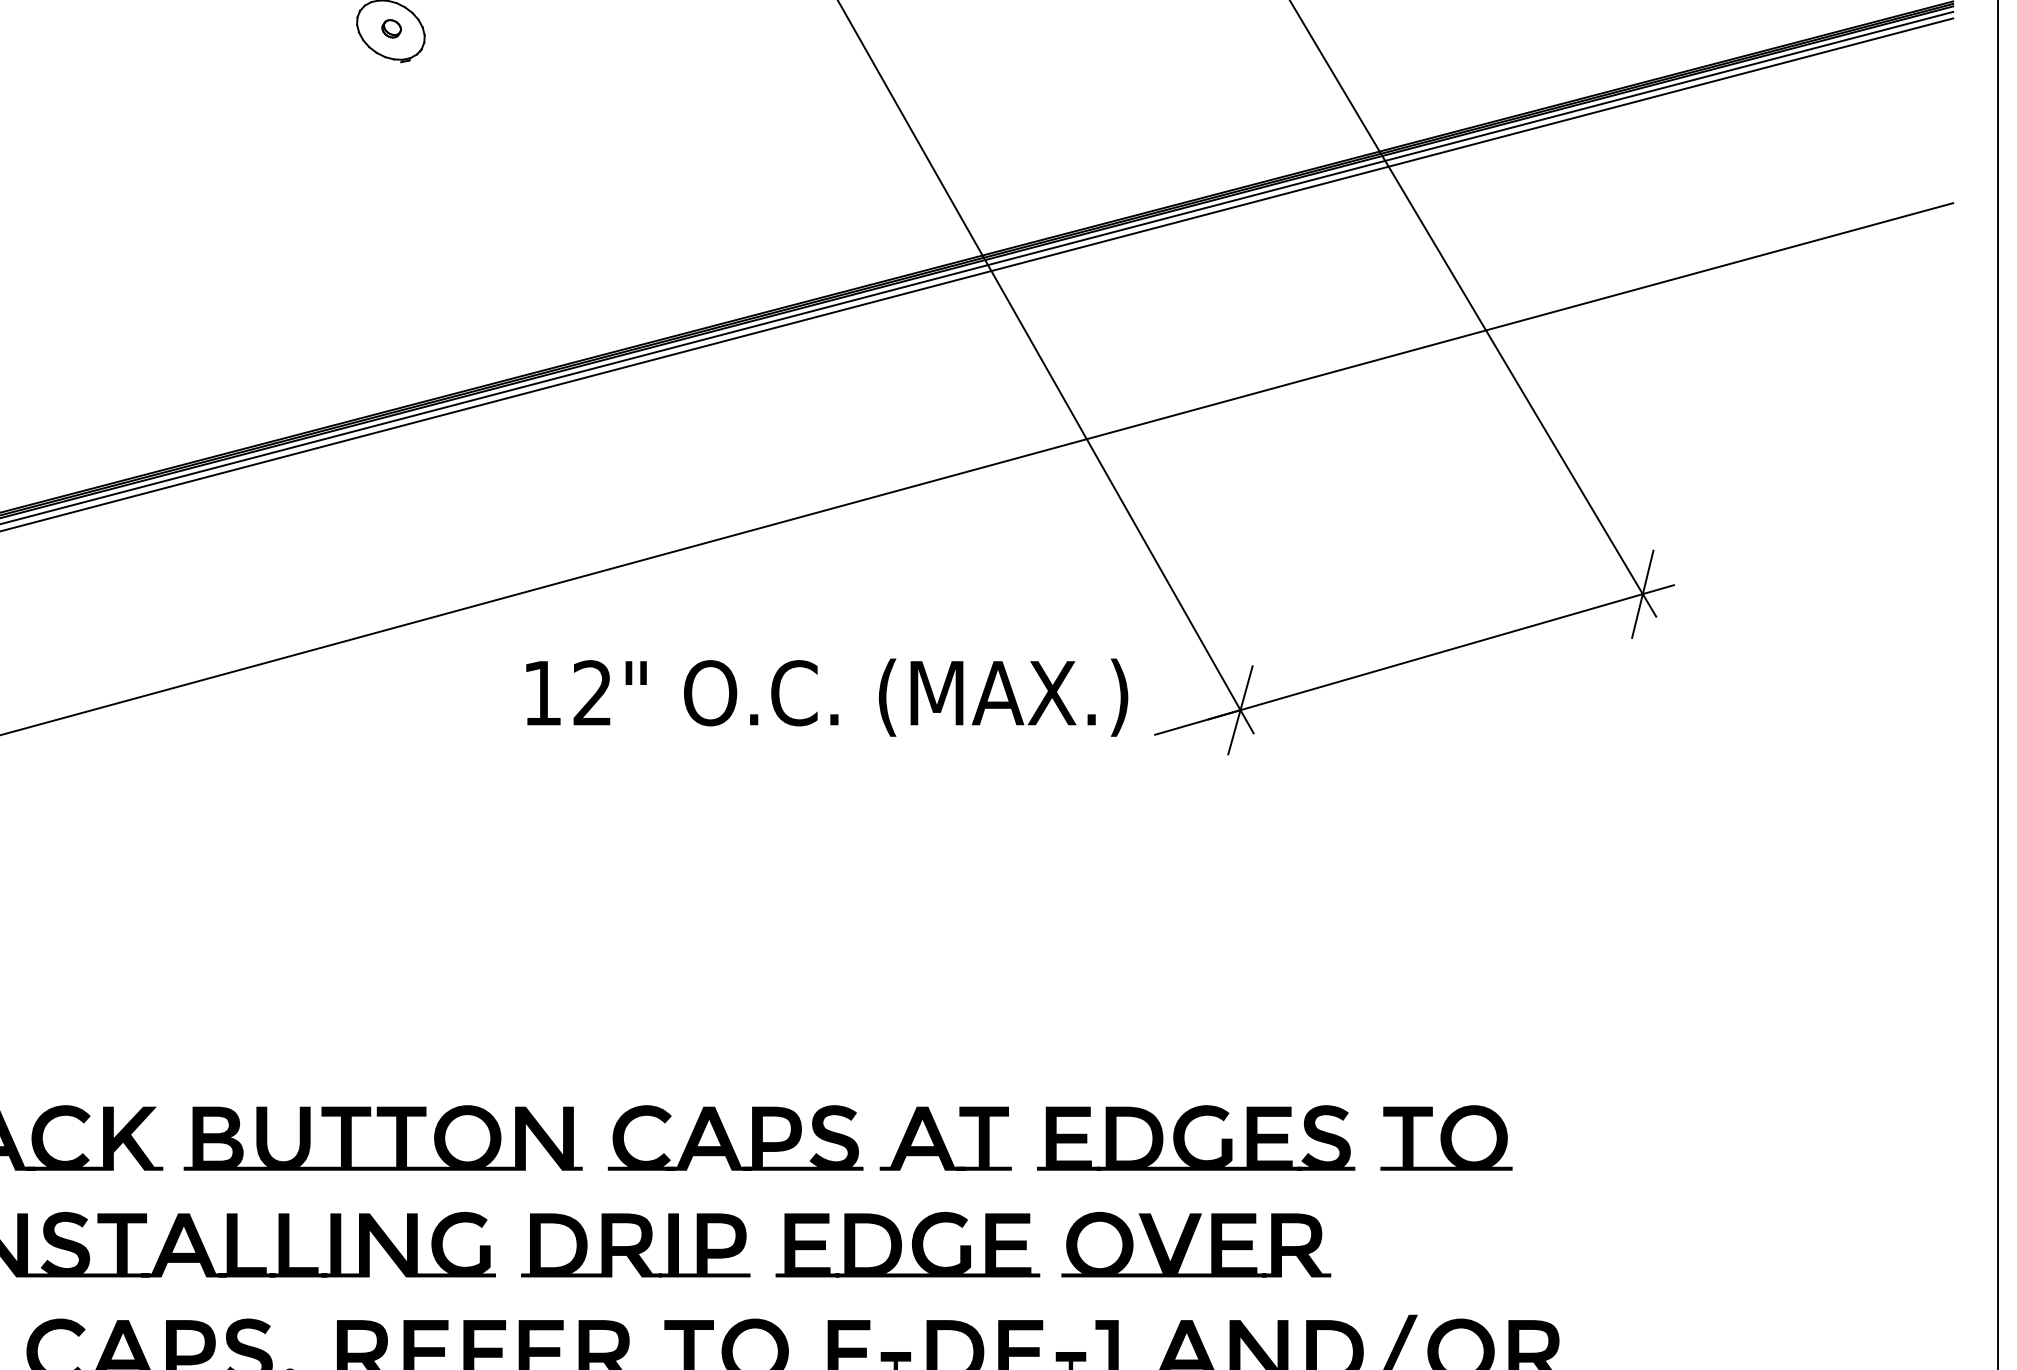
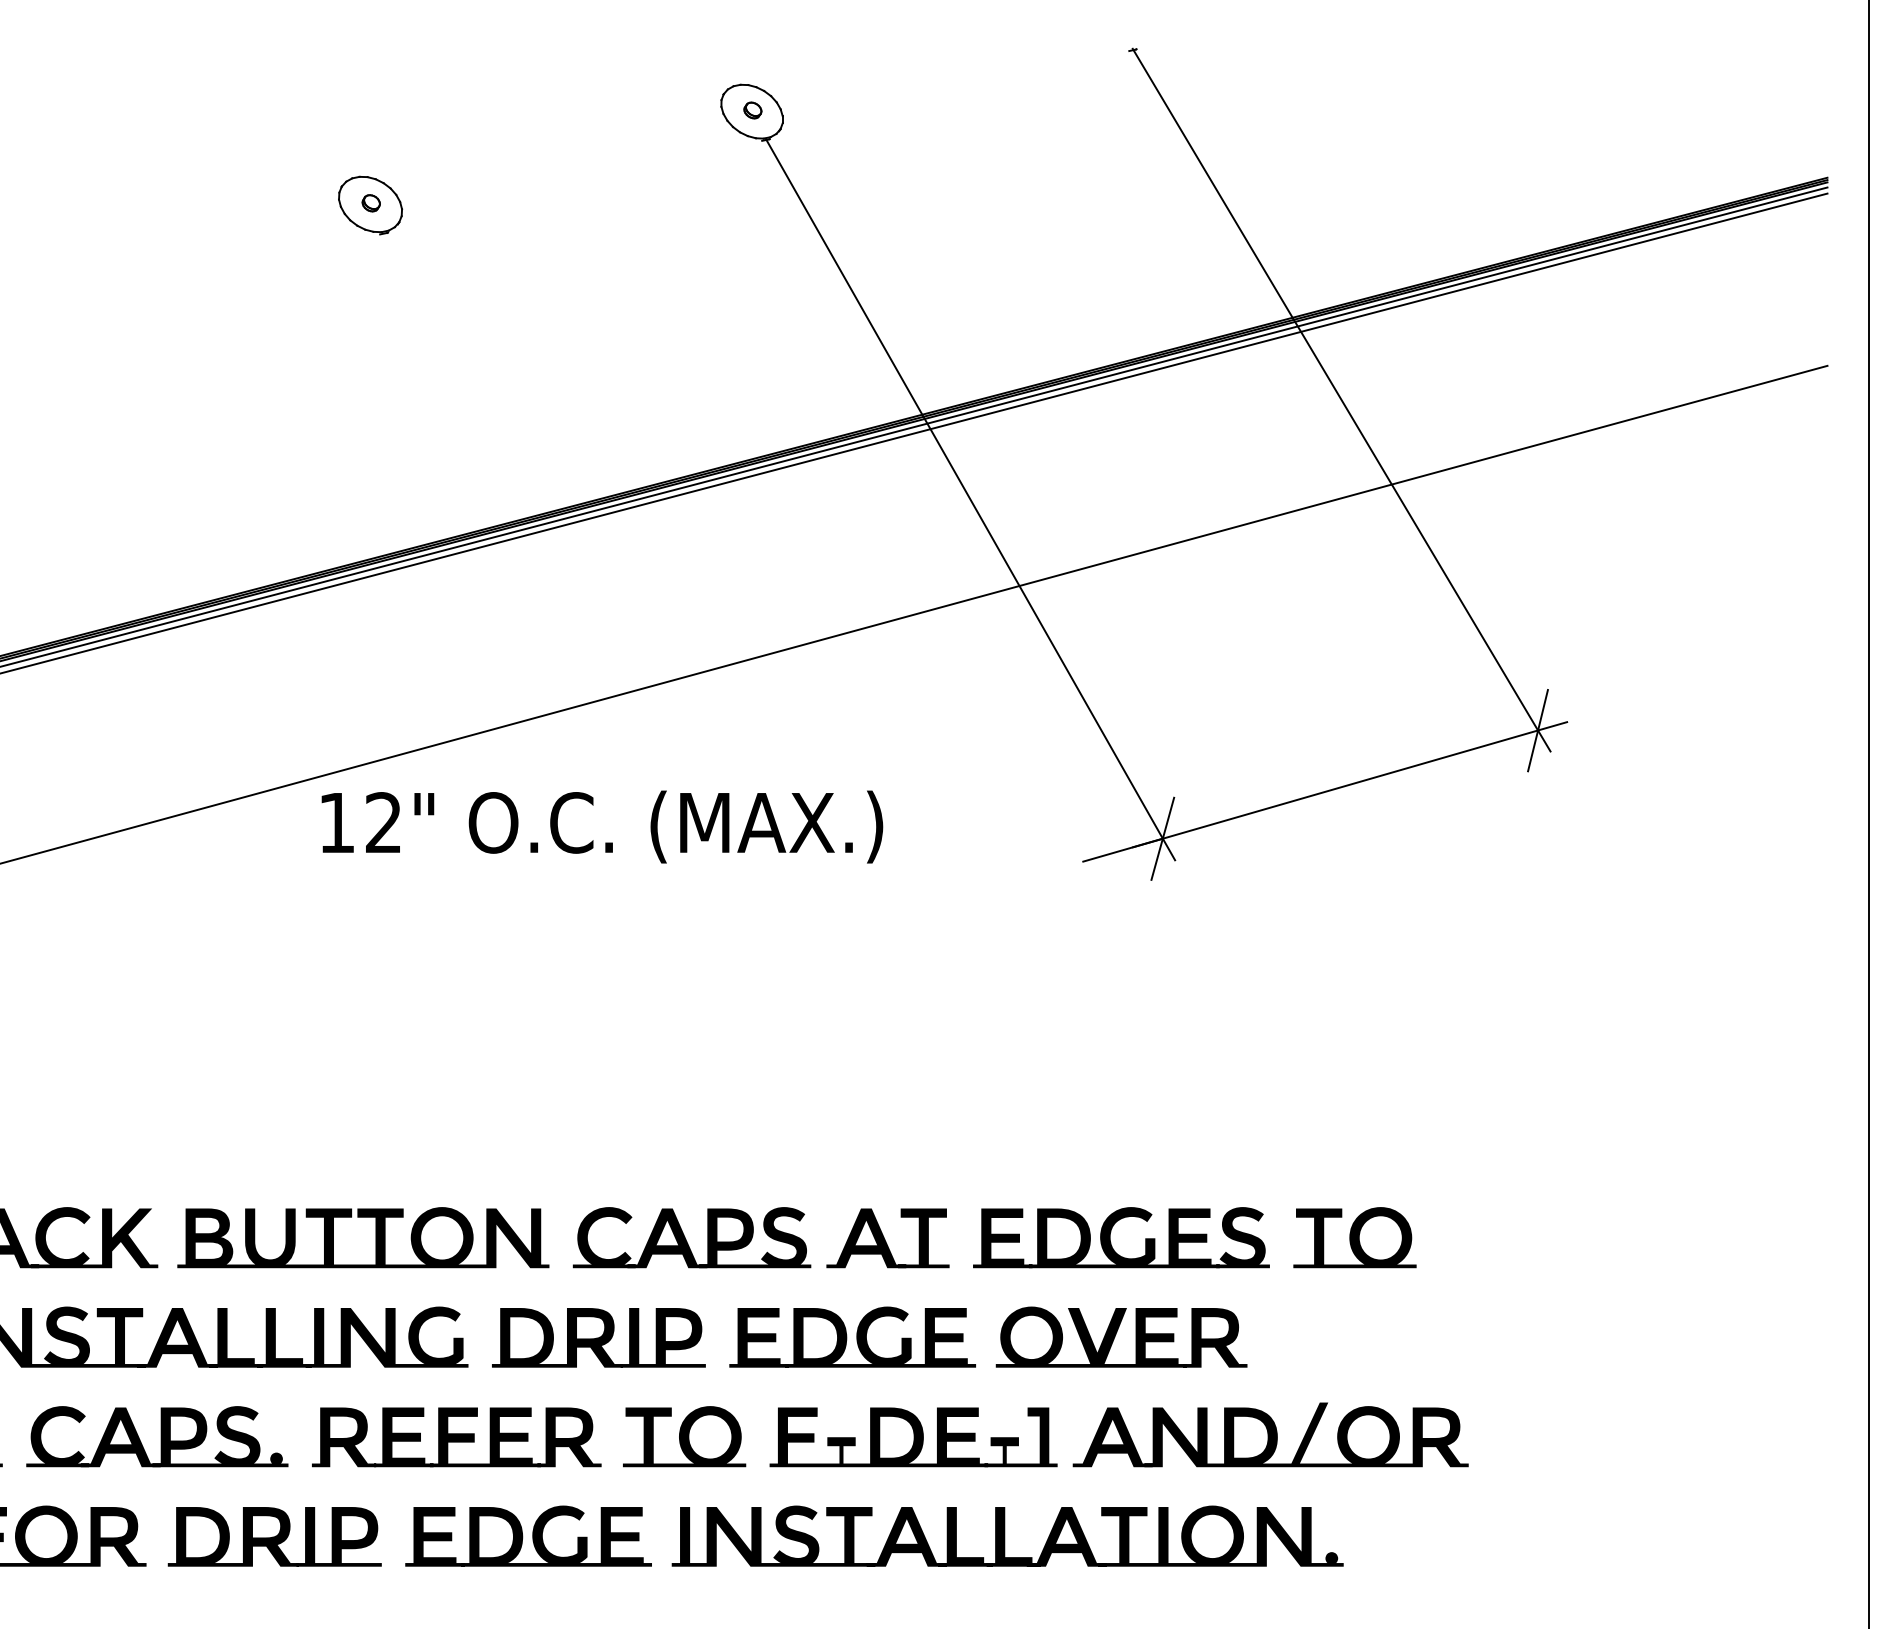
text: (827, 697) -> (602, 826), moved

